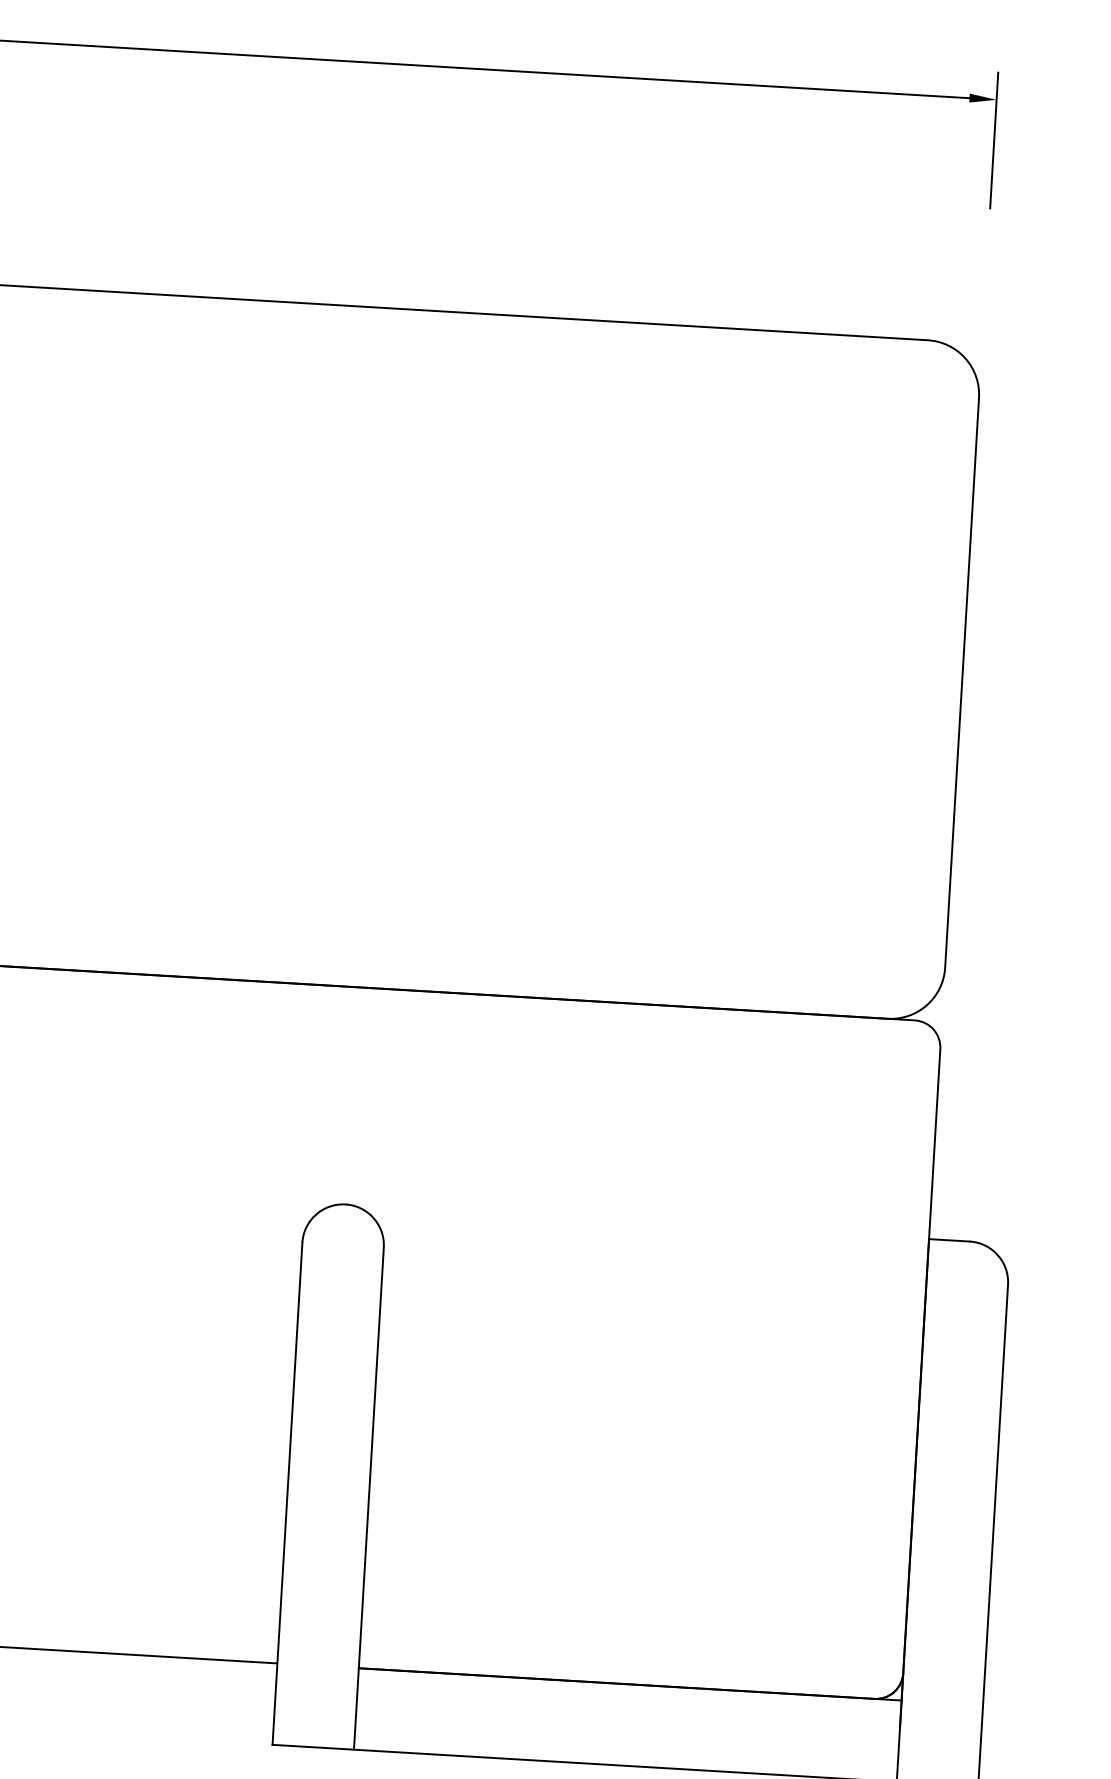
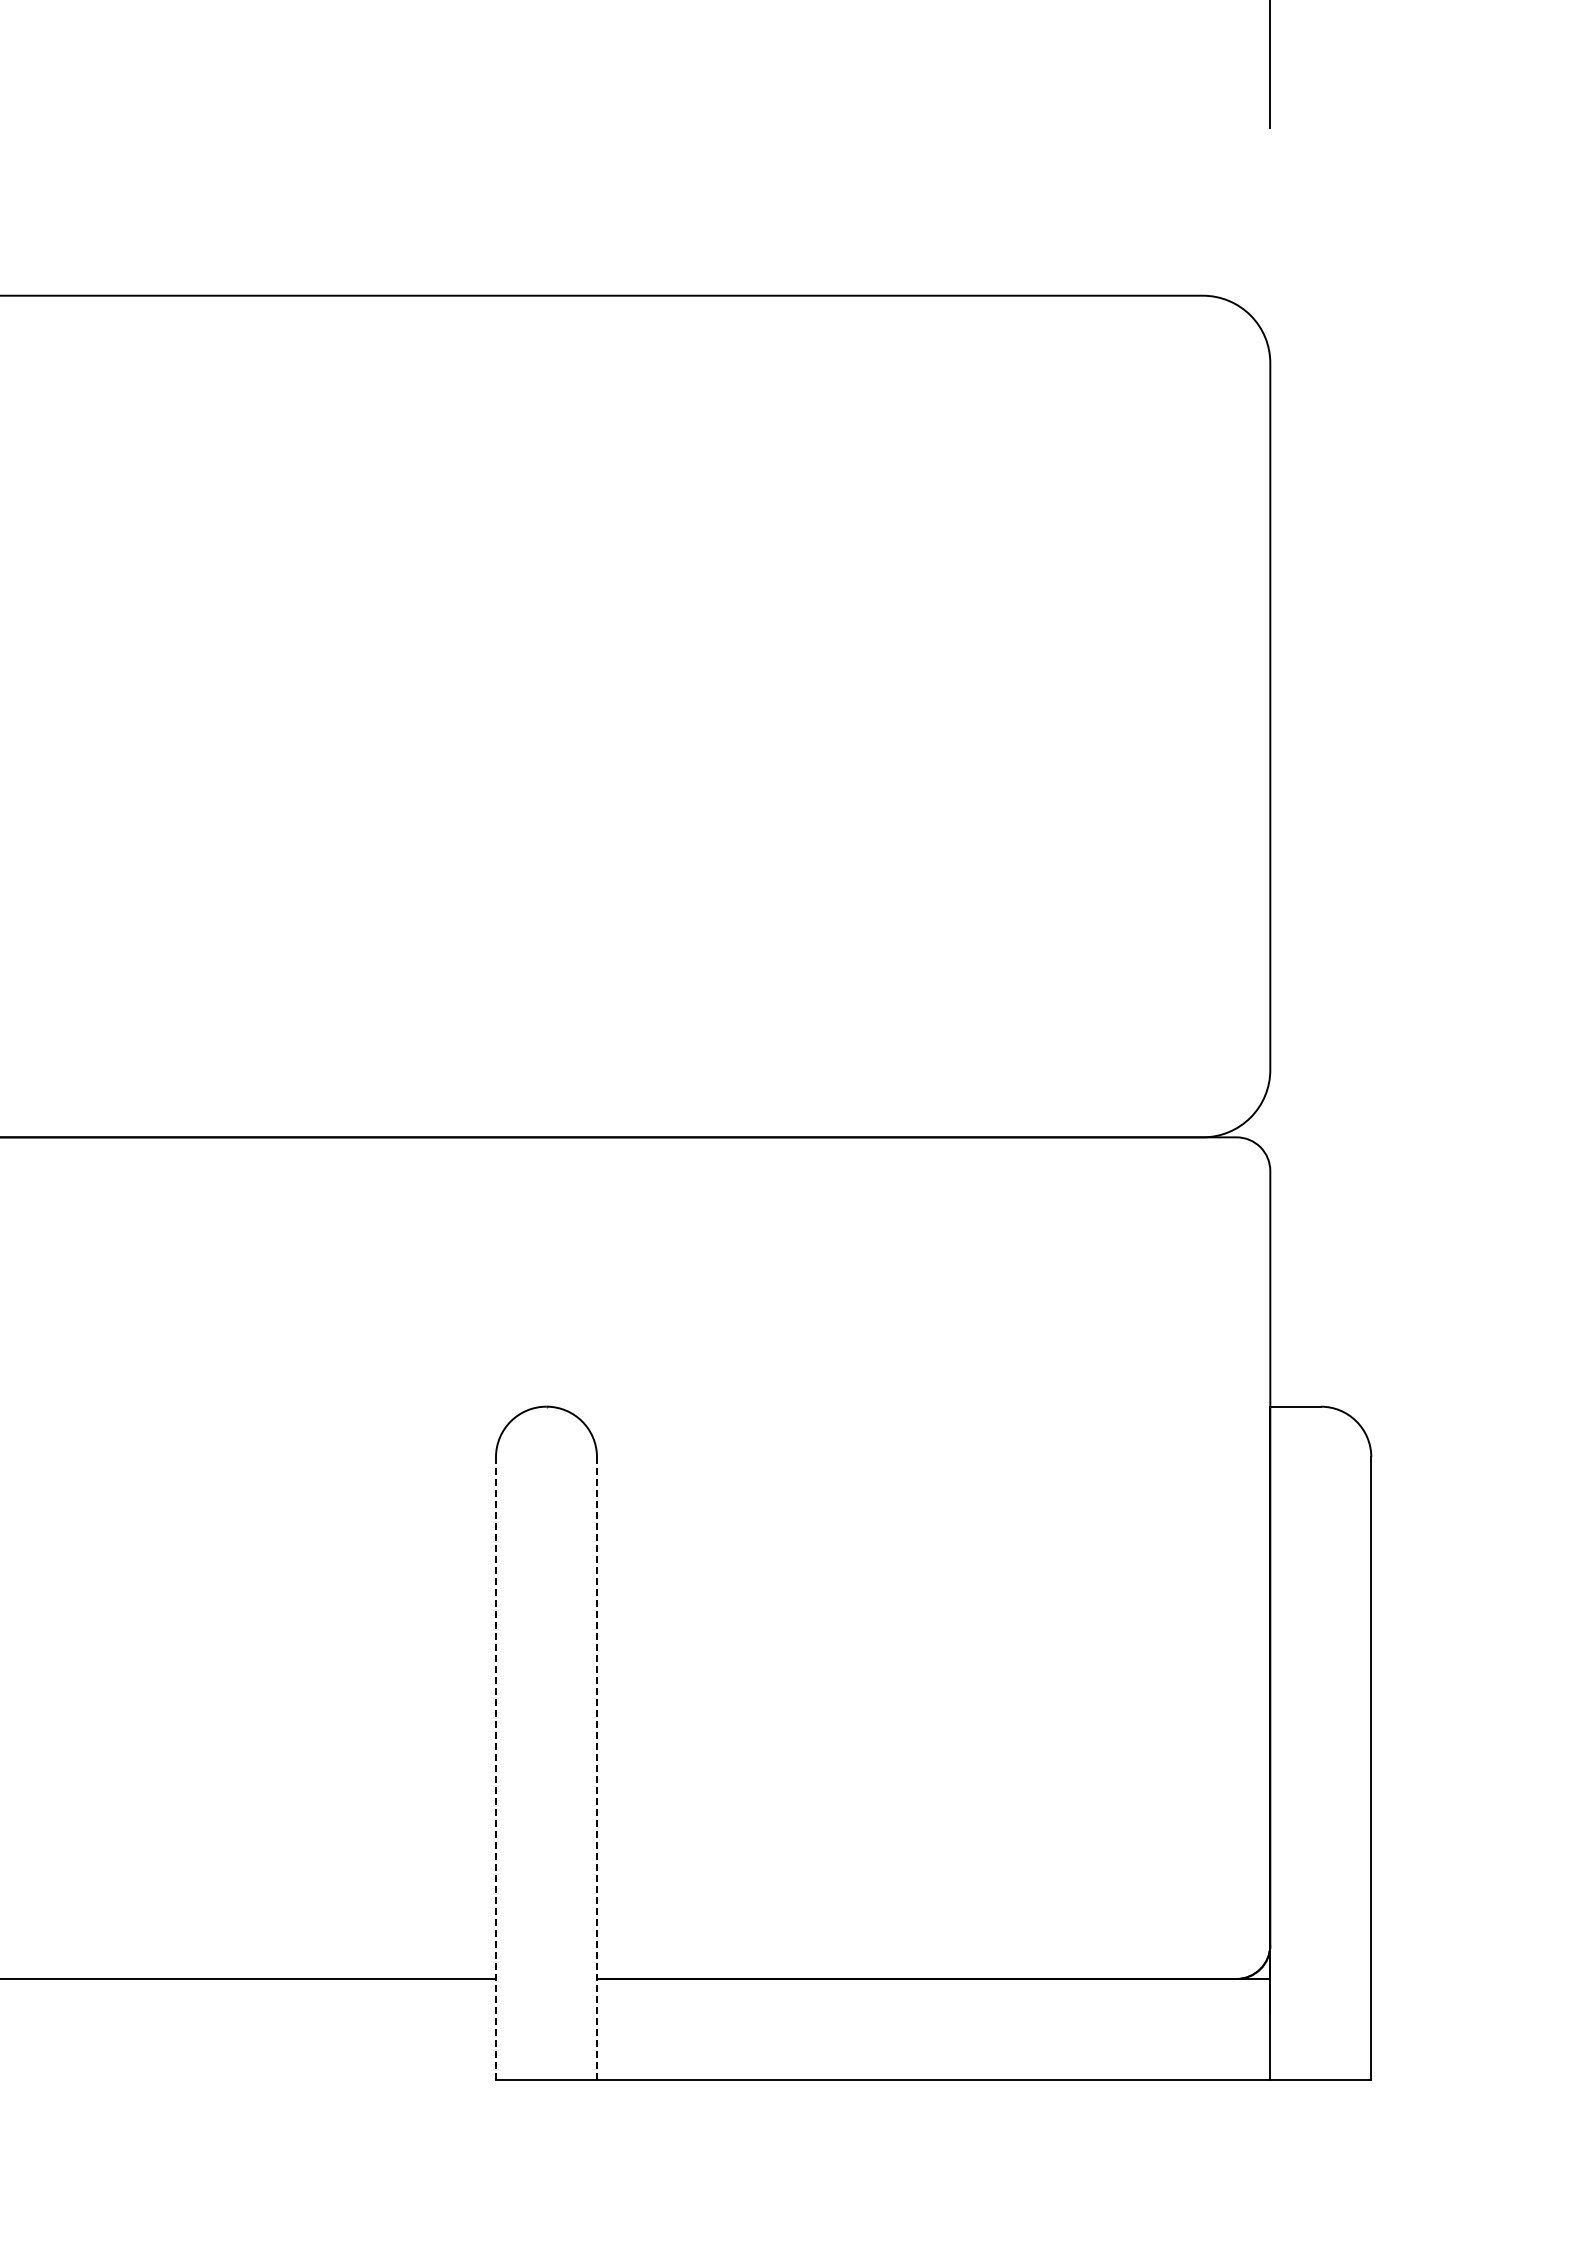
line: (287, 1494) -> (496, 1769), solid -> dashed
line: (369, 1499) -> (597, 1769), solid -> dashed

